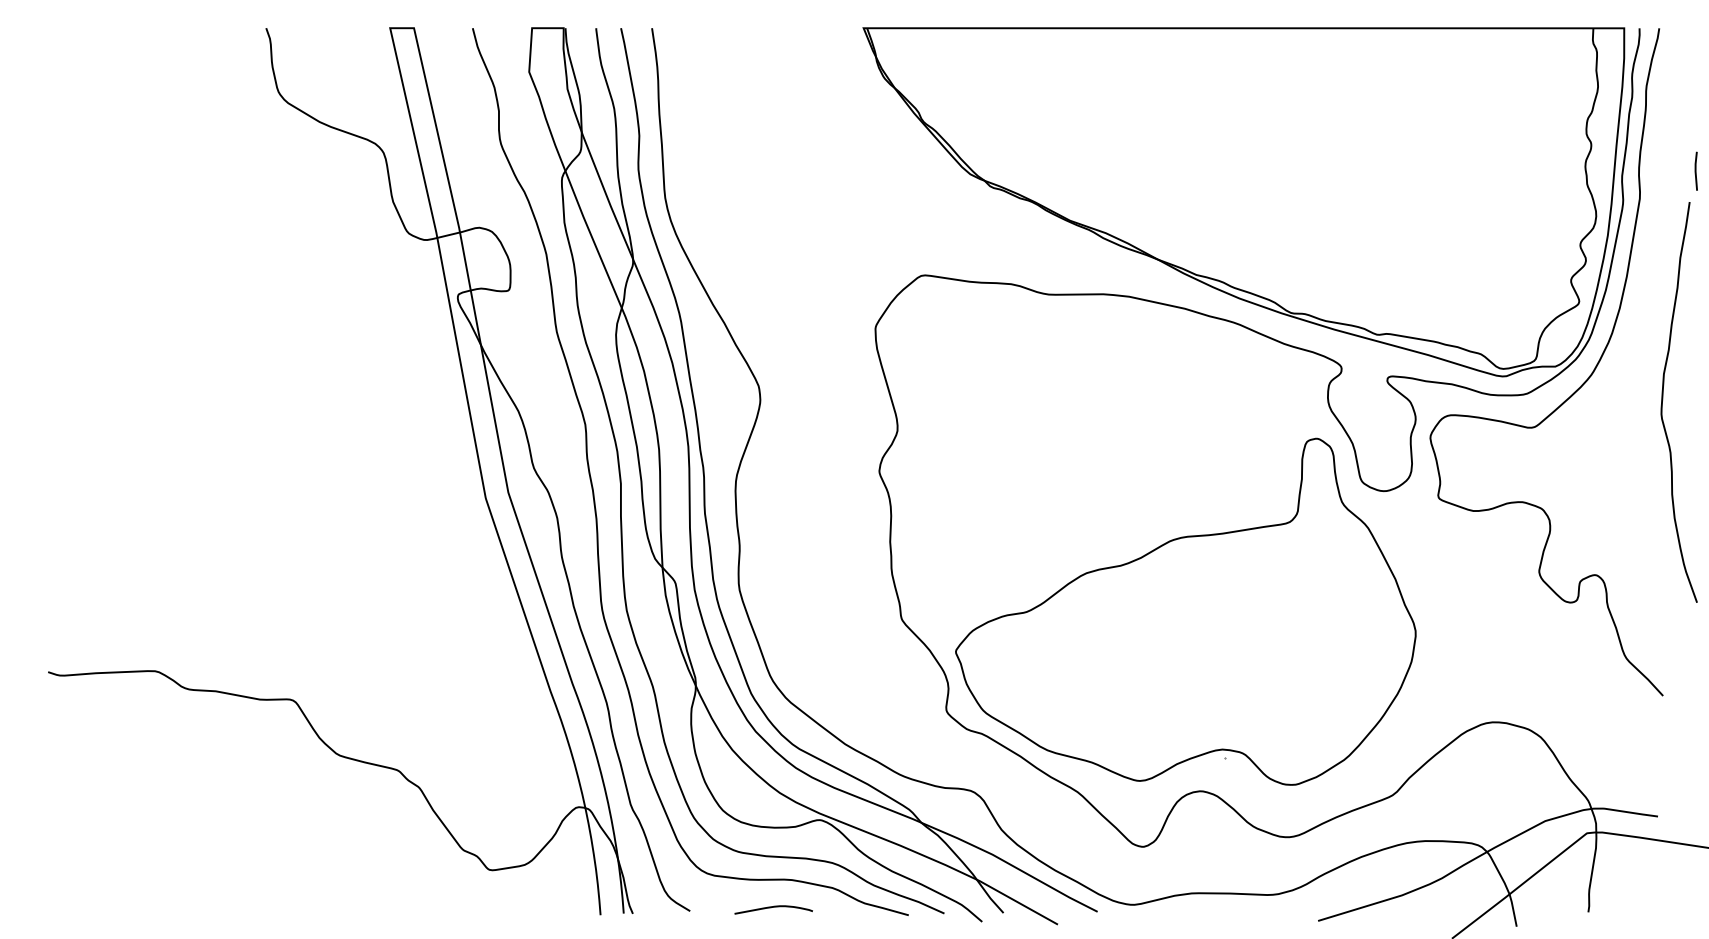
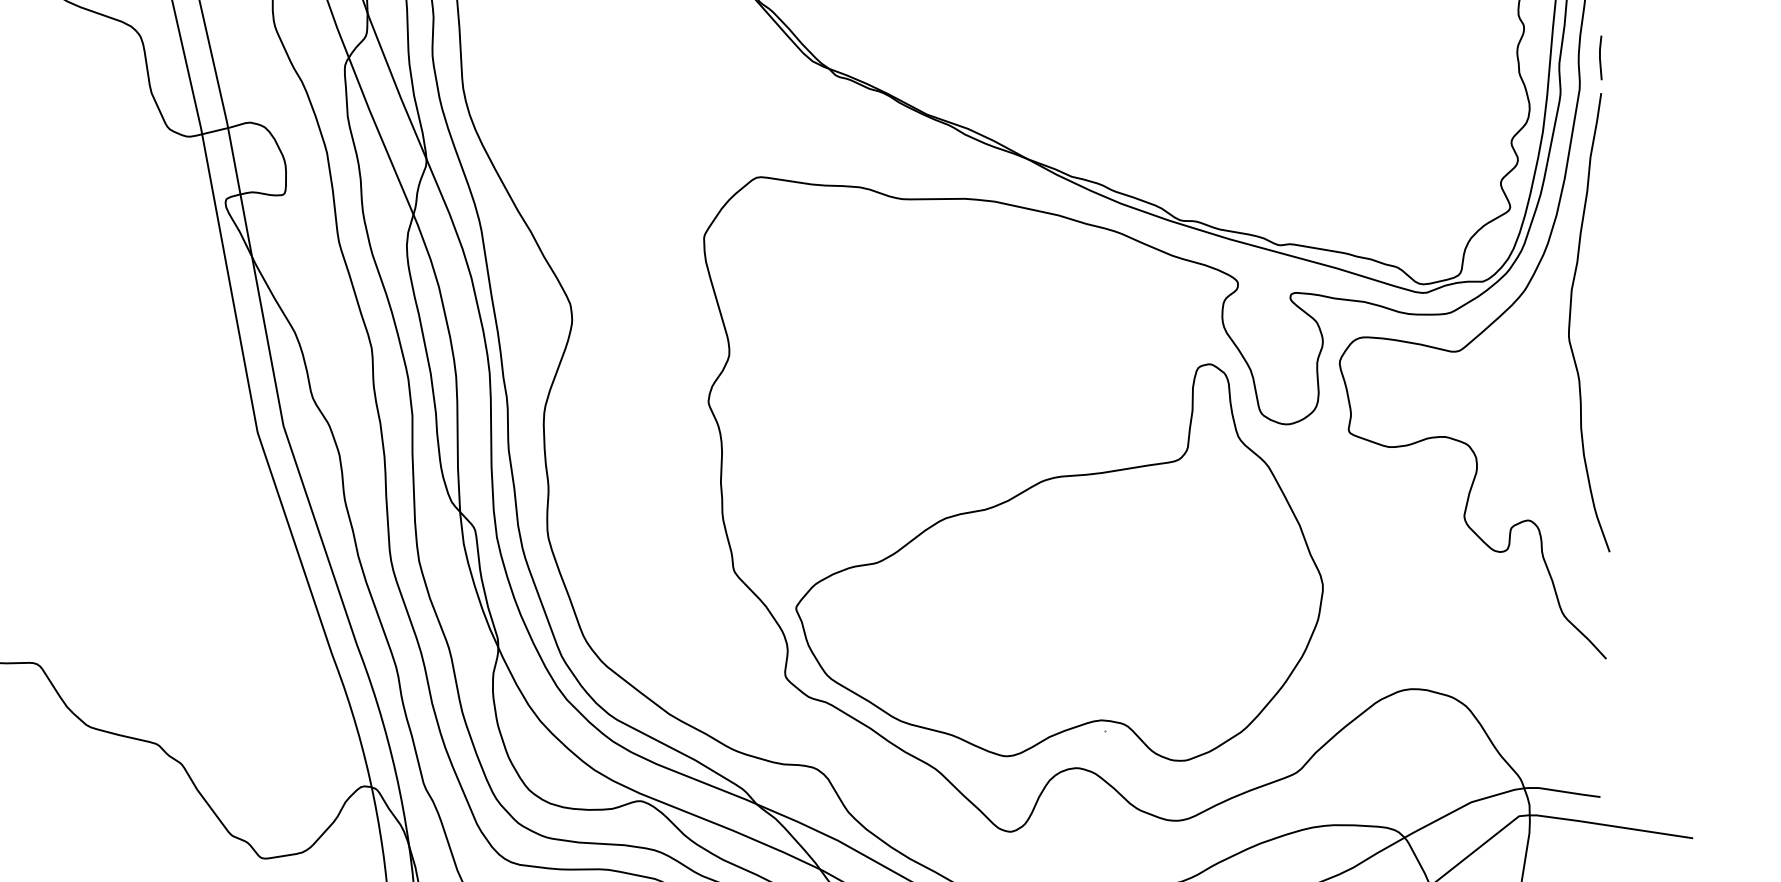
line: (1695, 170) -> (1599, 57), moved
curve: (1663, 400) -> (1571, 320), moved

